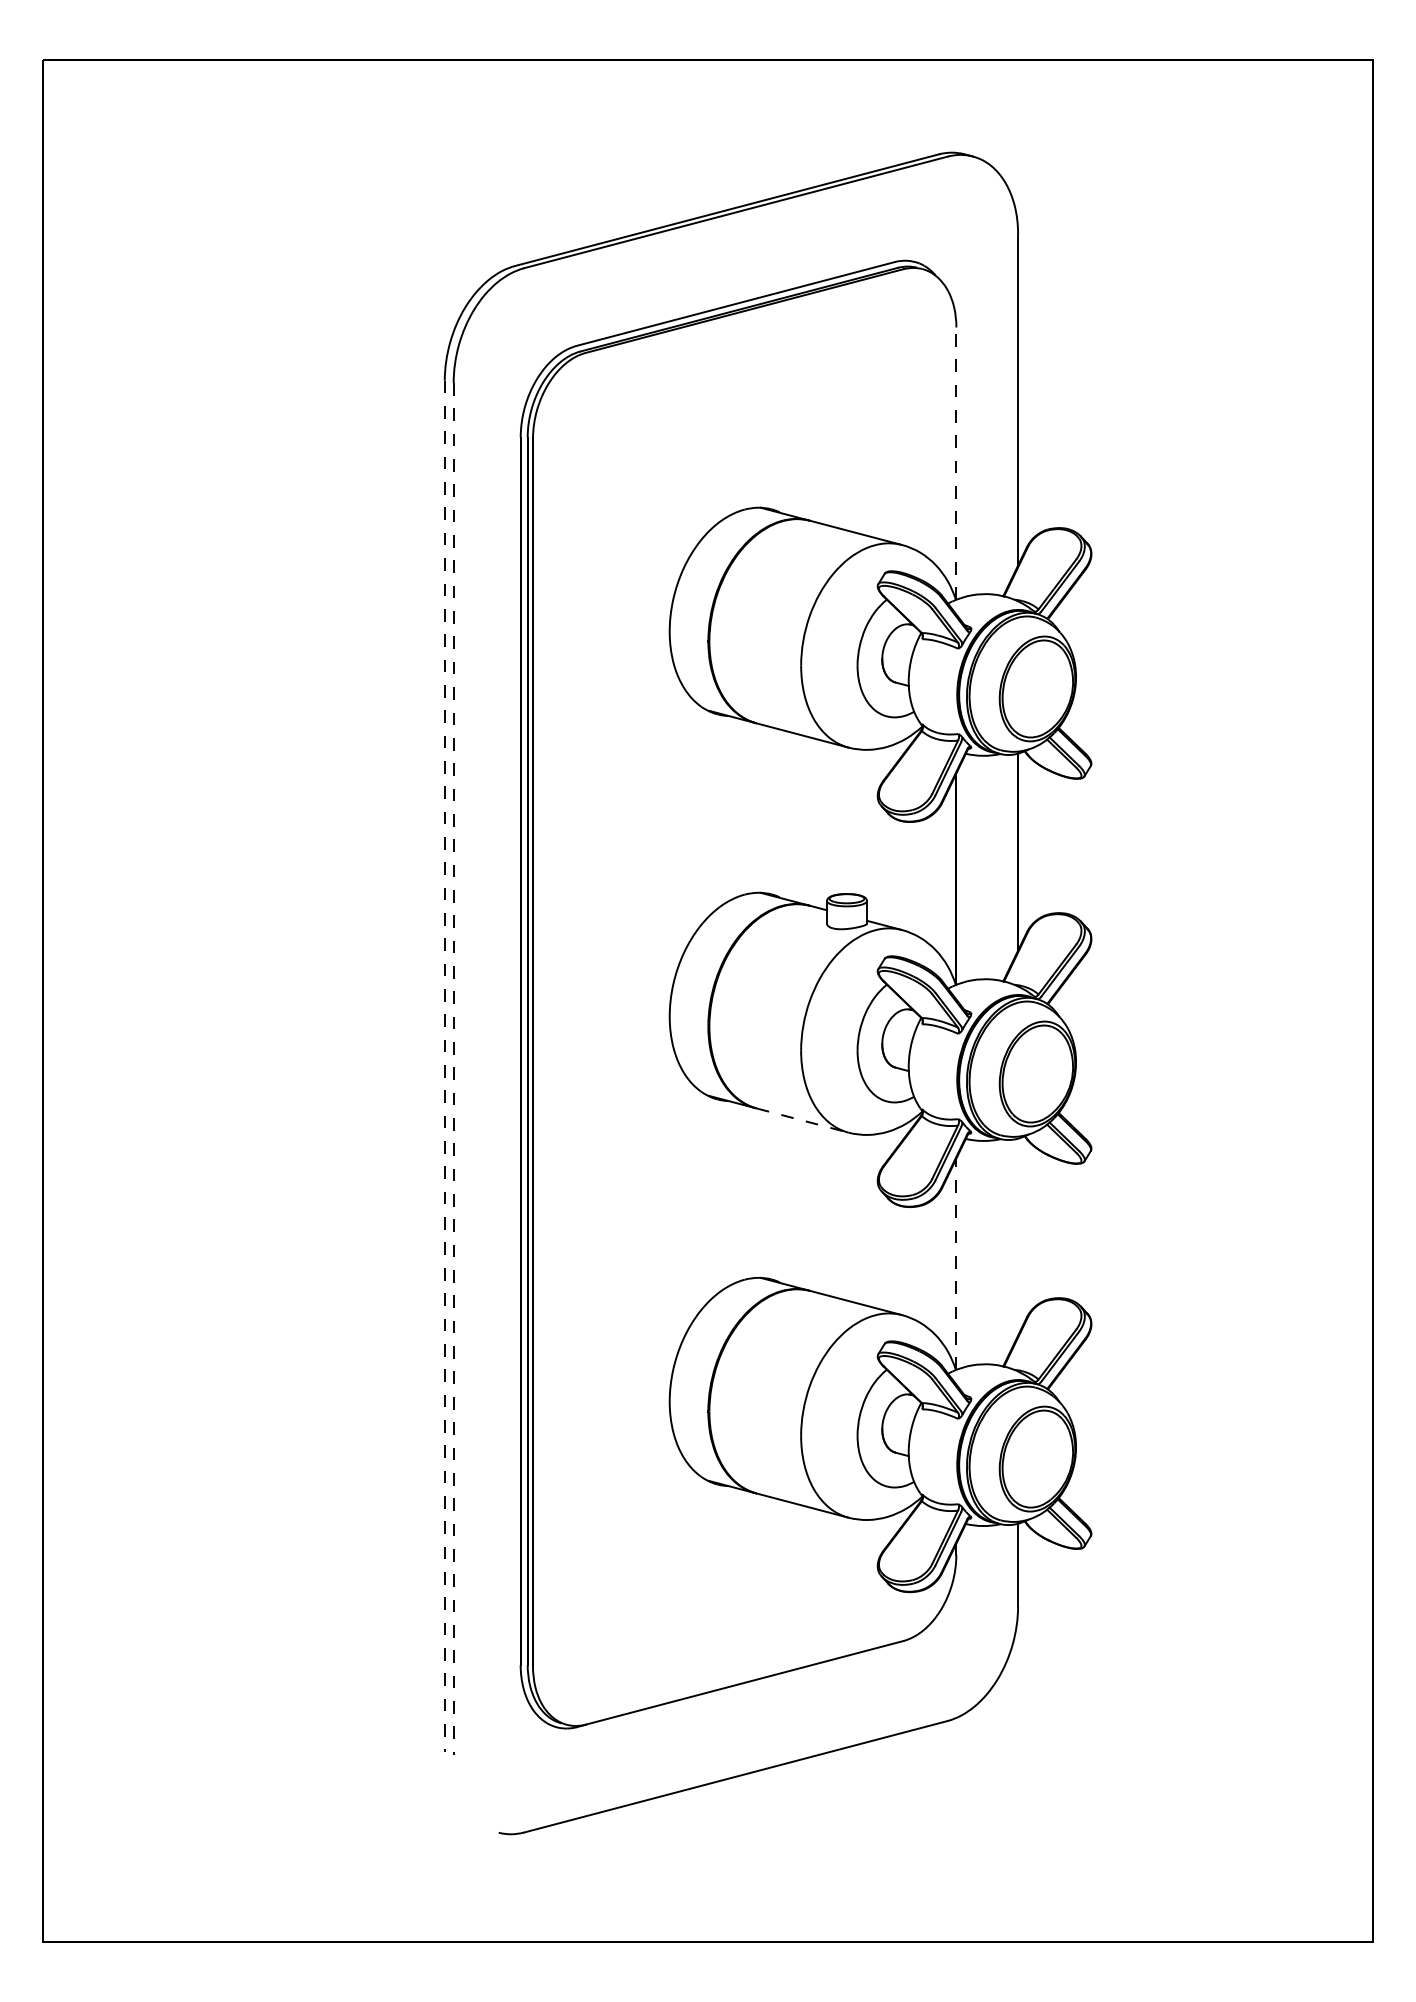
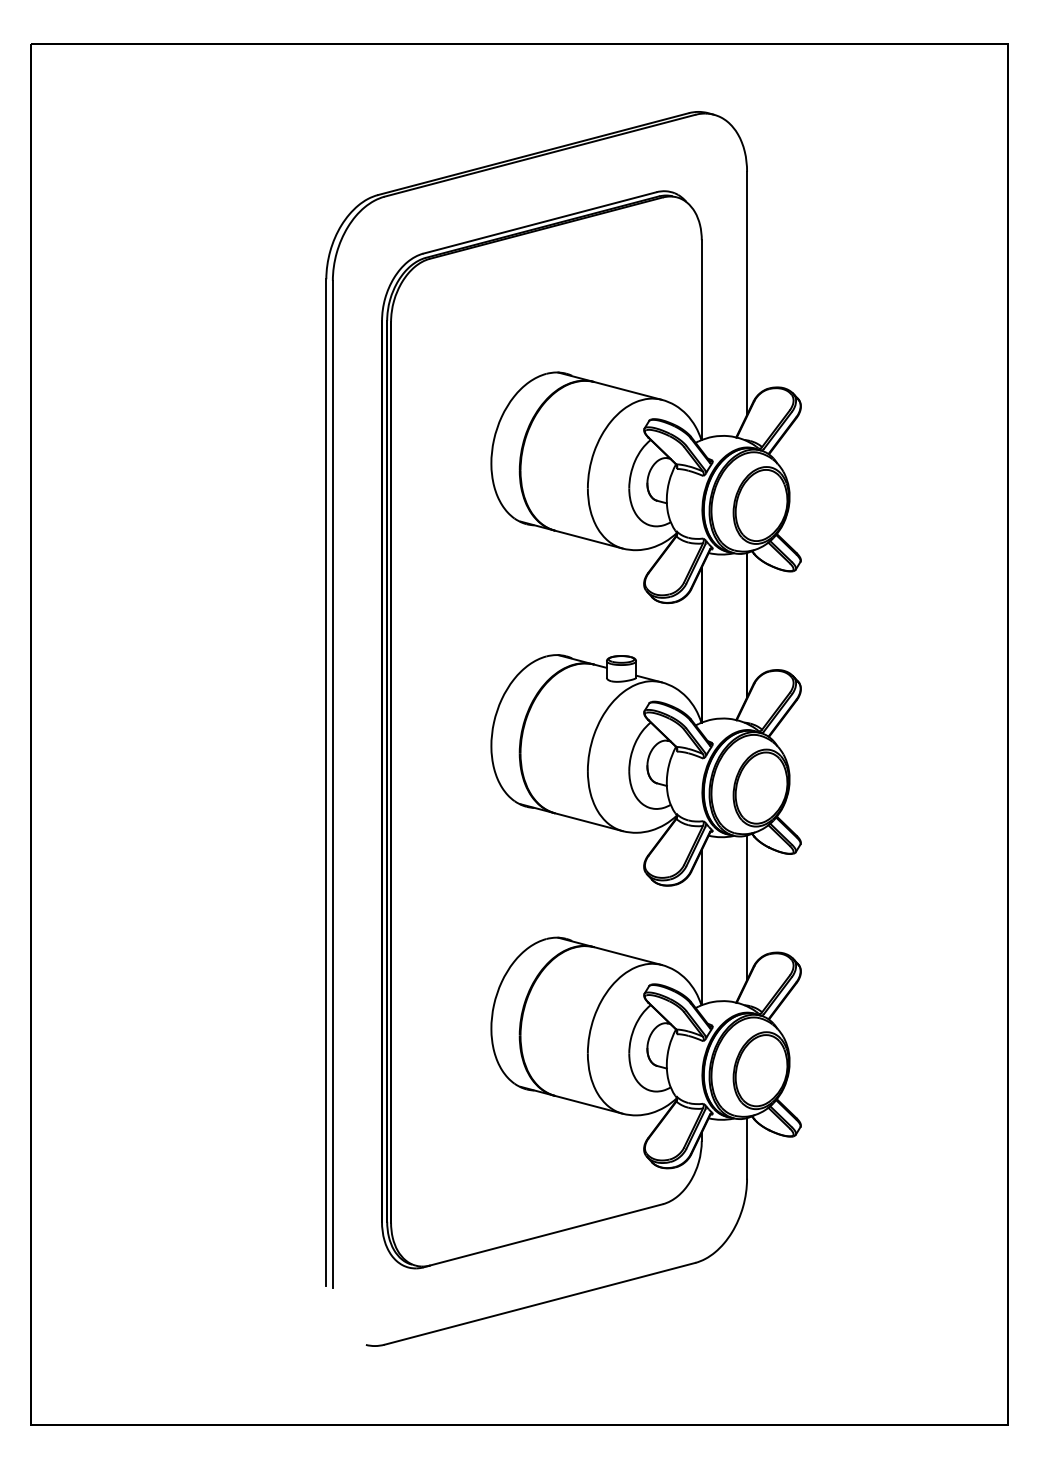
line: (956, 463) -> (701, 340), dashed -> solid
line: (444, 1066) -> (326, 782), dashed -> solid
line: (453, 1068) -> (332, 784), dashed -> solid
line: (803, 1120) -> (589, 822), dashed -> solid
line: (1018, 1236) -> (747, 907), added
line: (956, 1264) -> (701, 927), dashed -> solid

